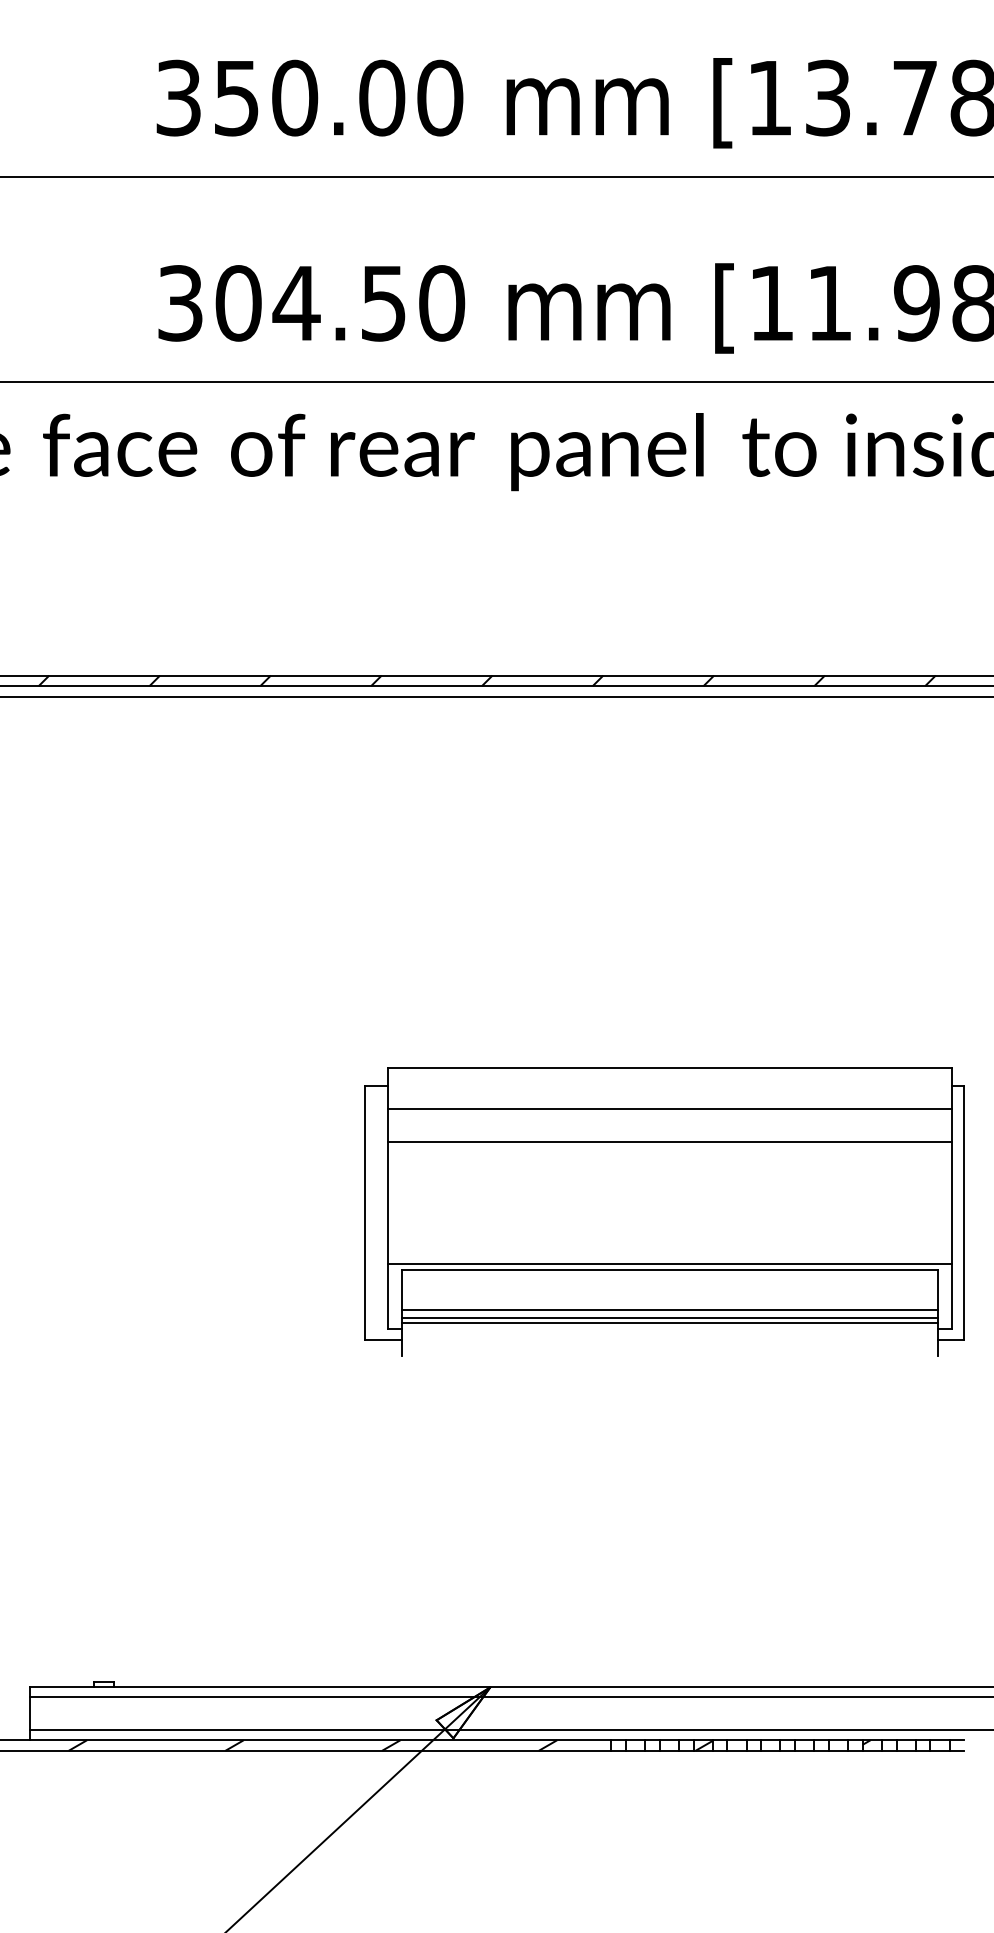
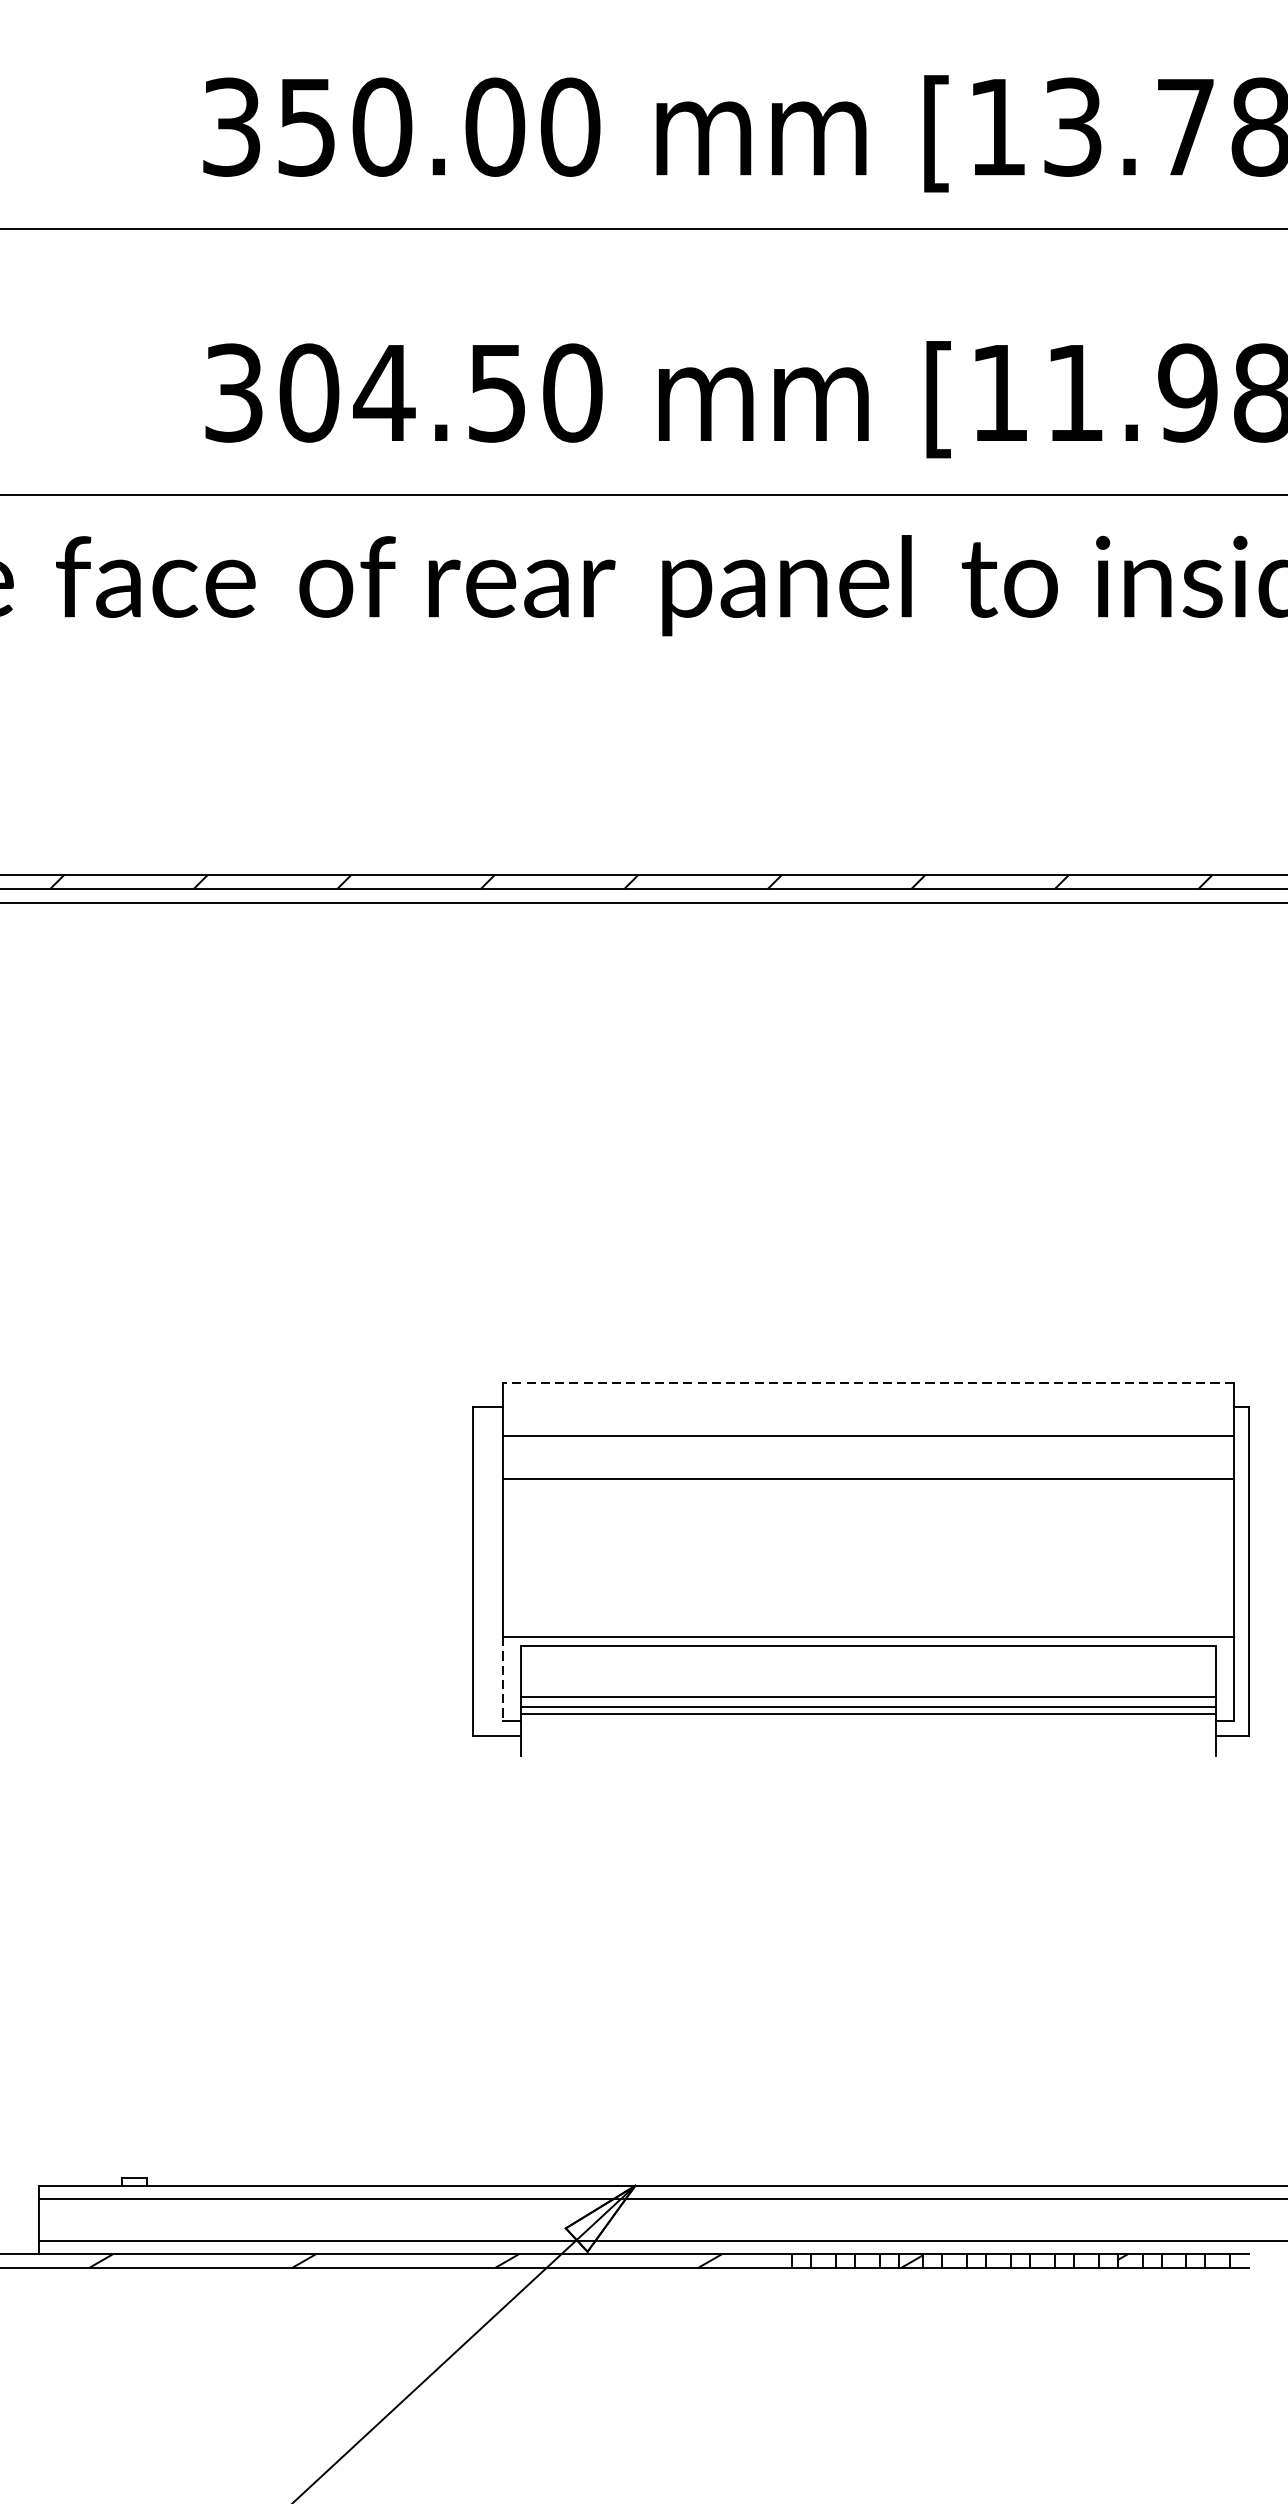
line: (669, 1067) -> (867, 1382), solid -> dashed
line: (388, 1296) -> (503, 1679), solid -> dashed

